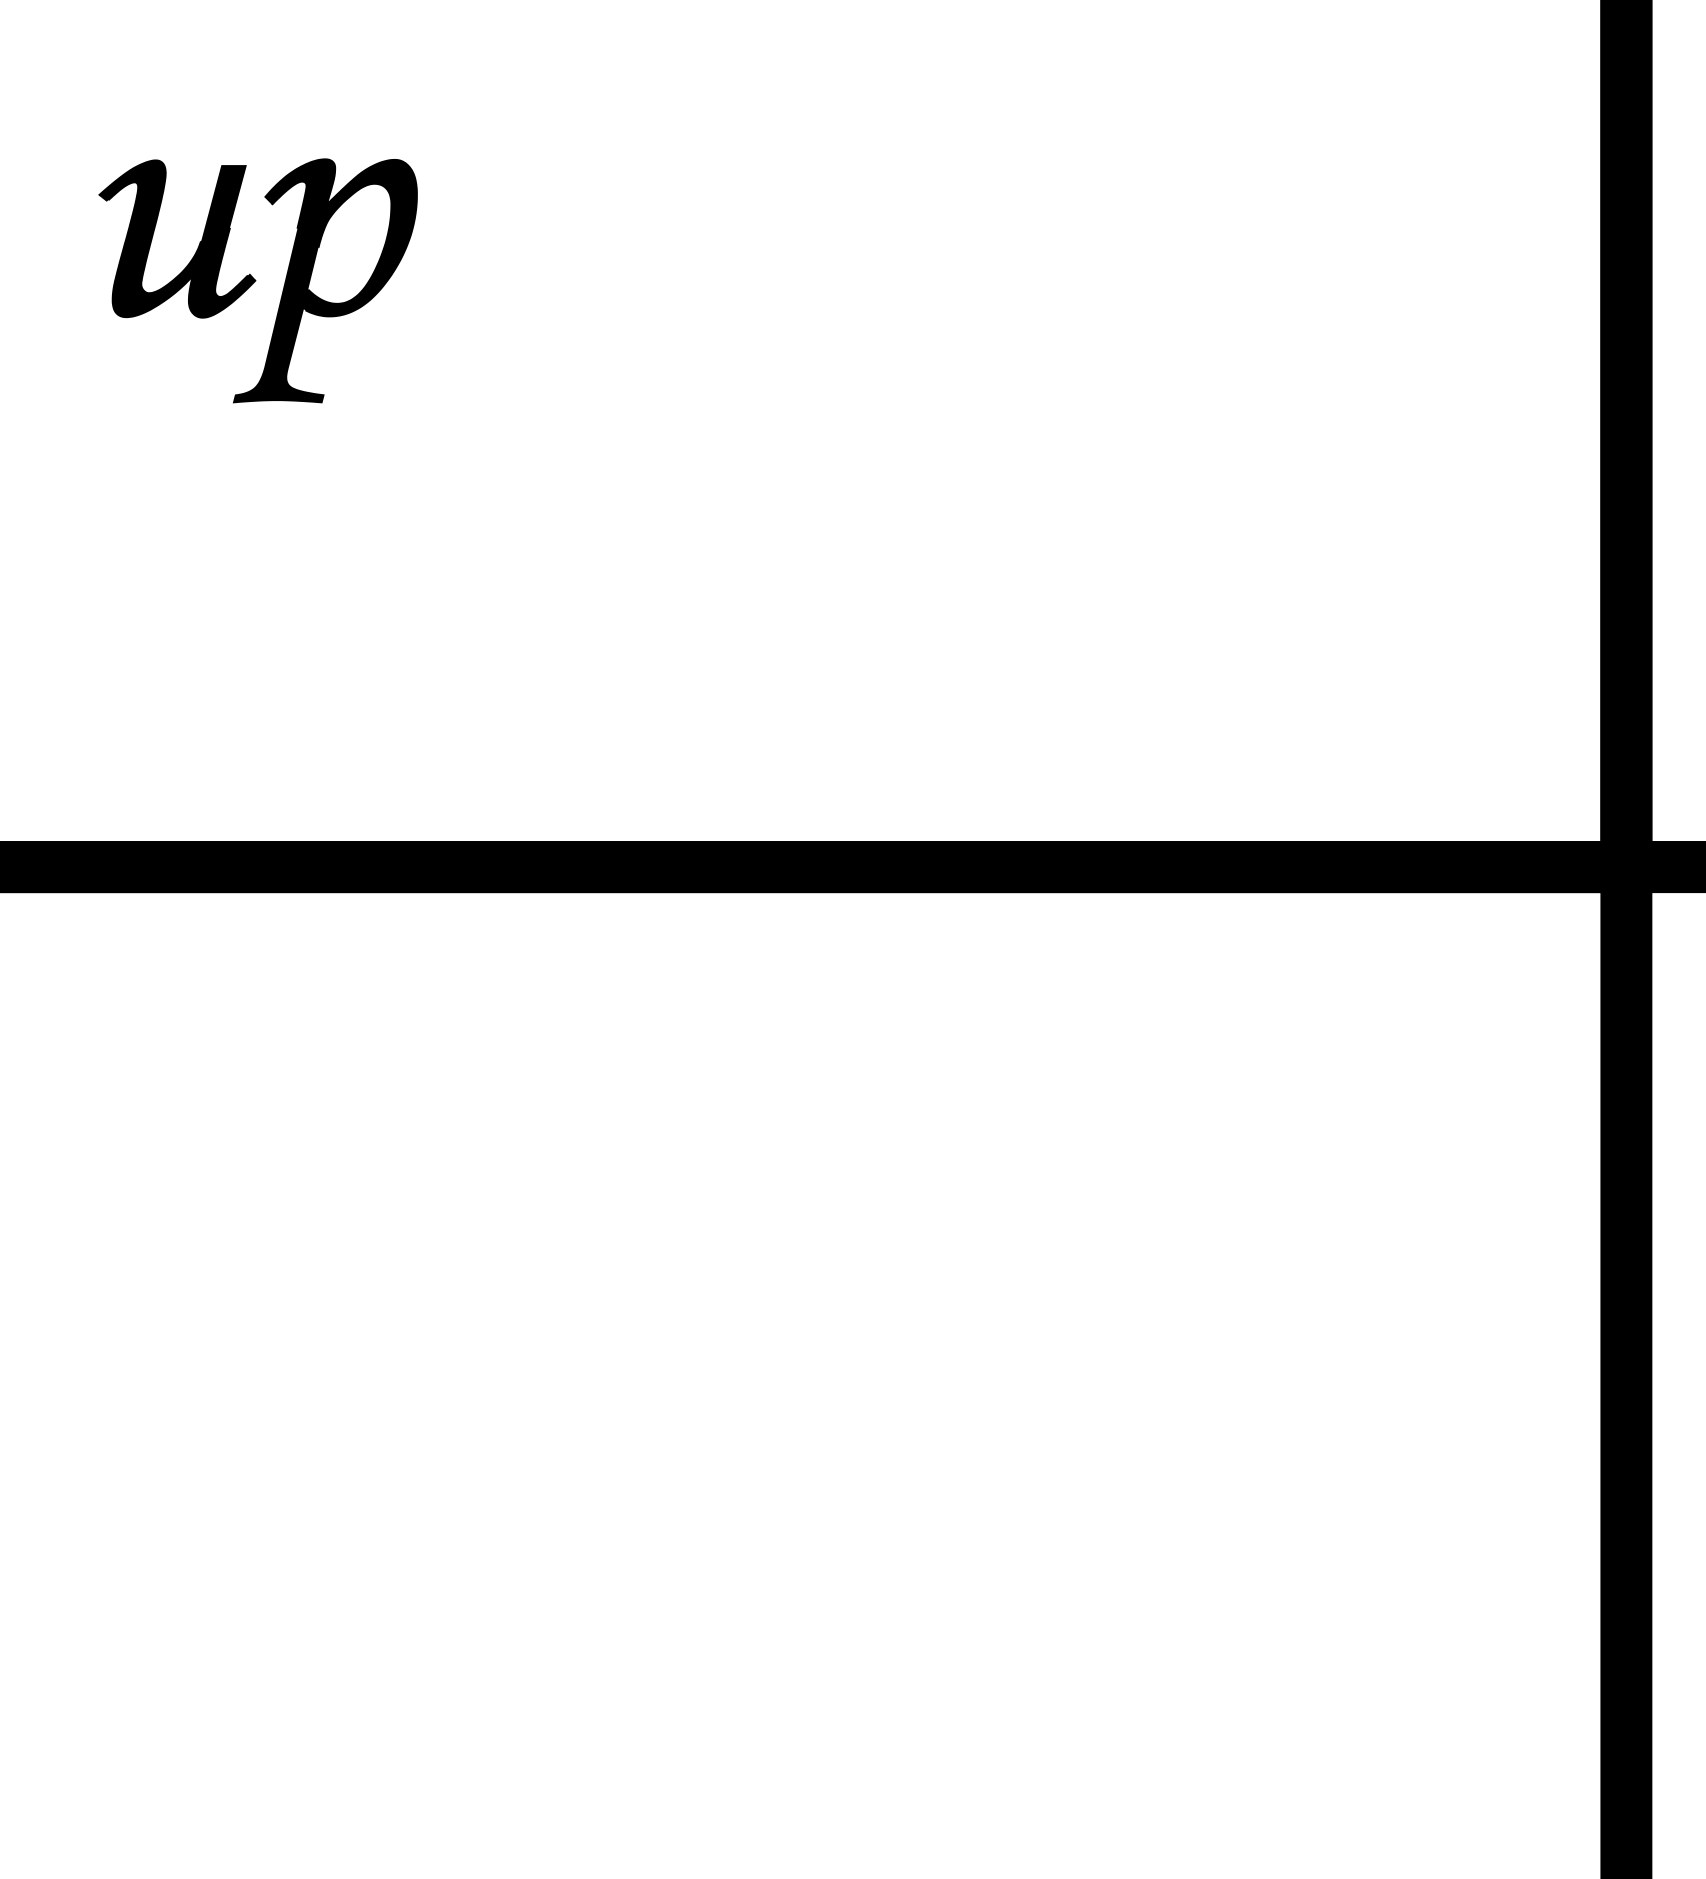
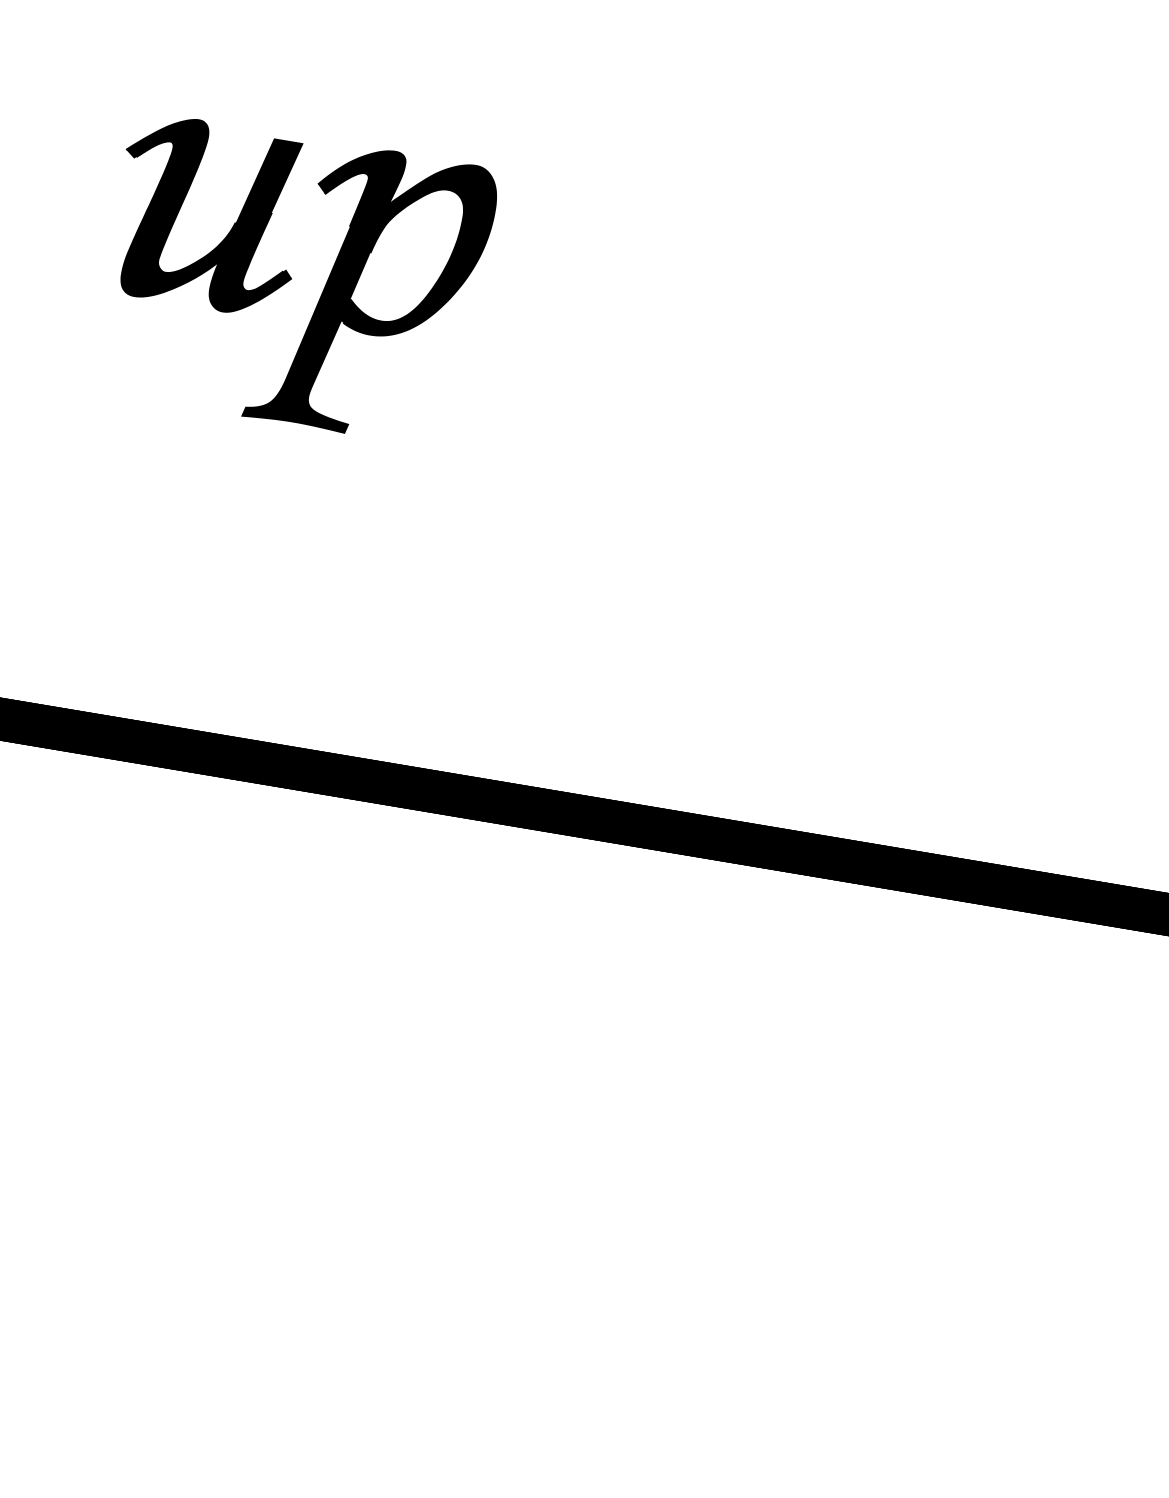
part: (257, 280) -> (293, 279), size x1.43

